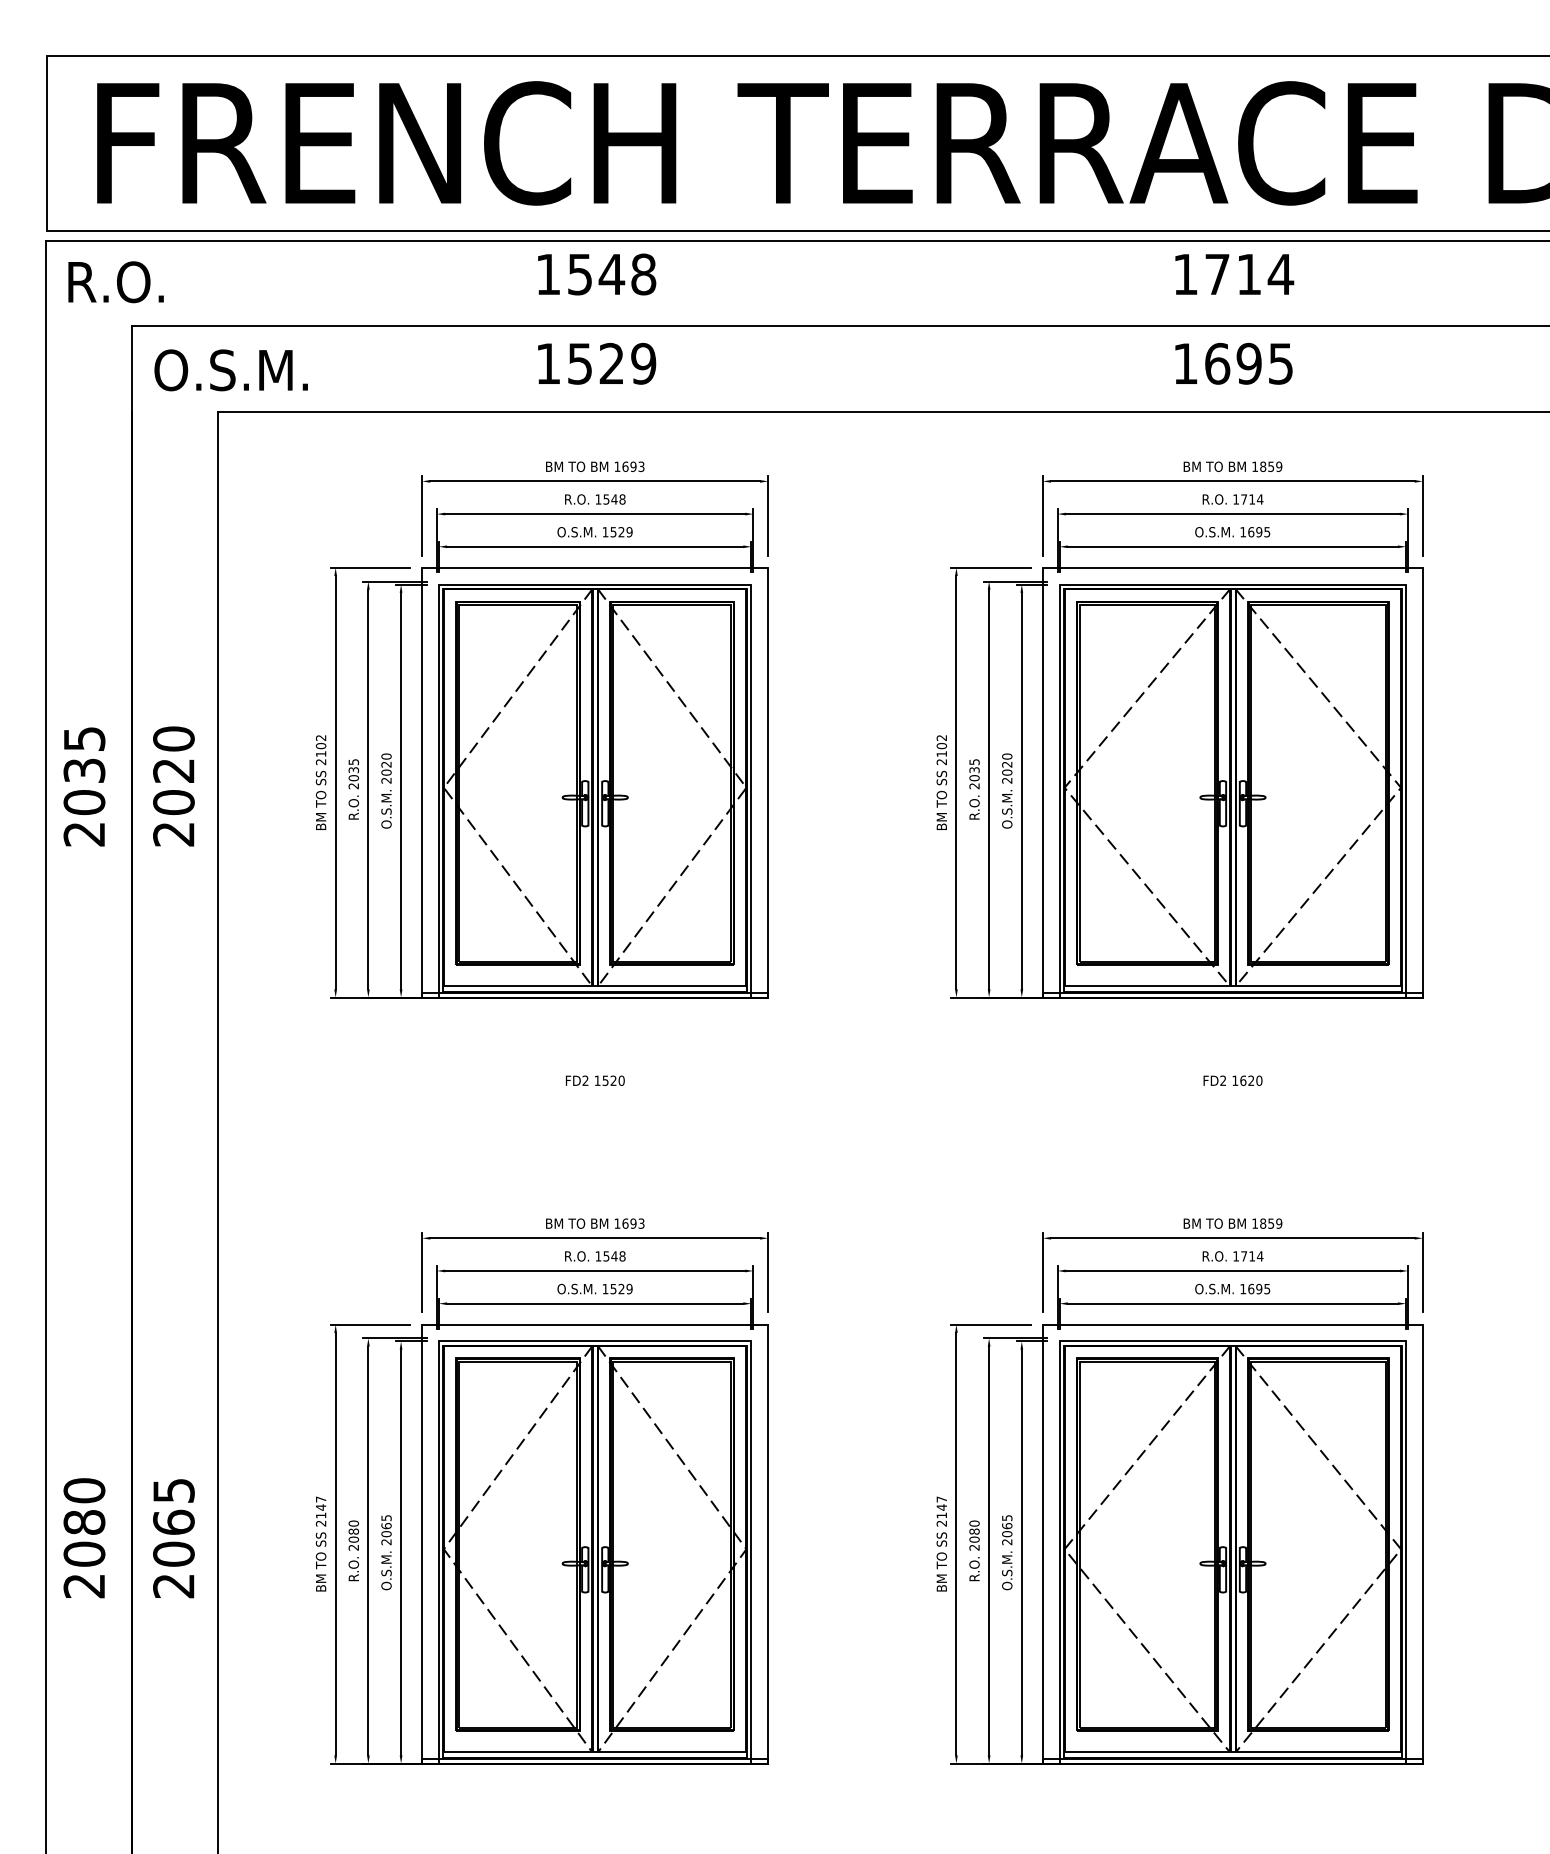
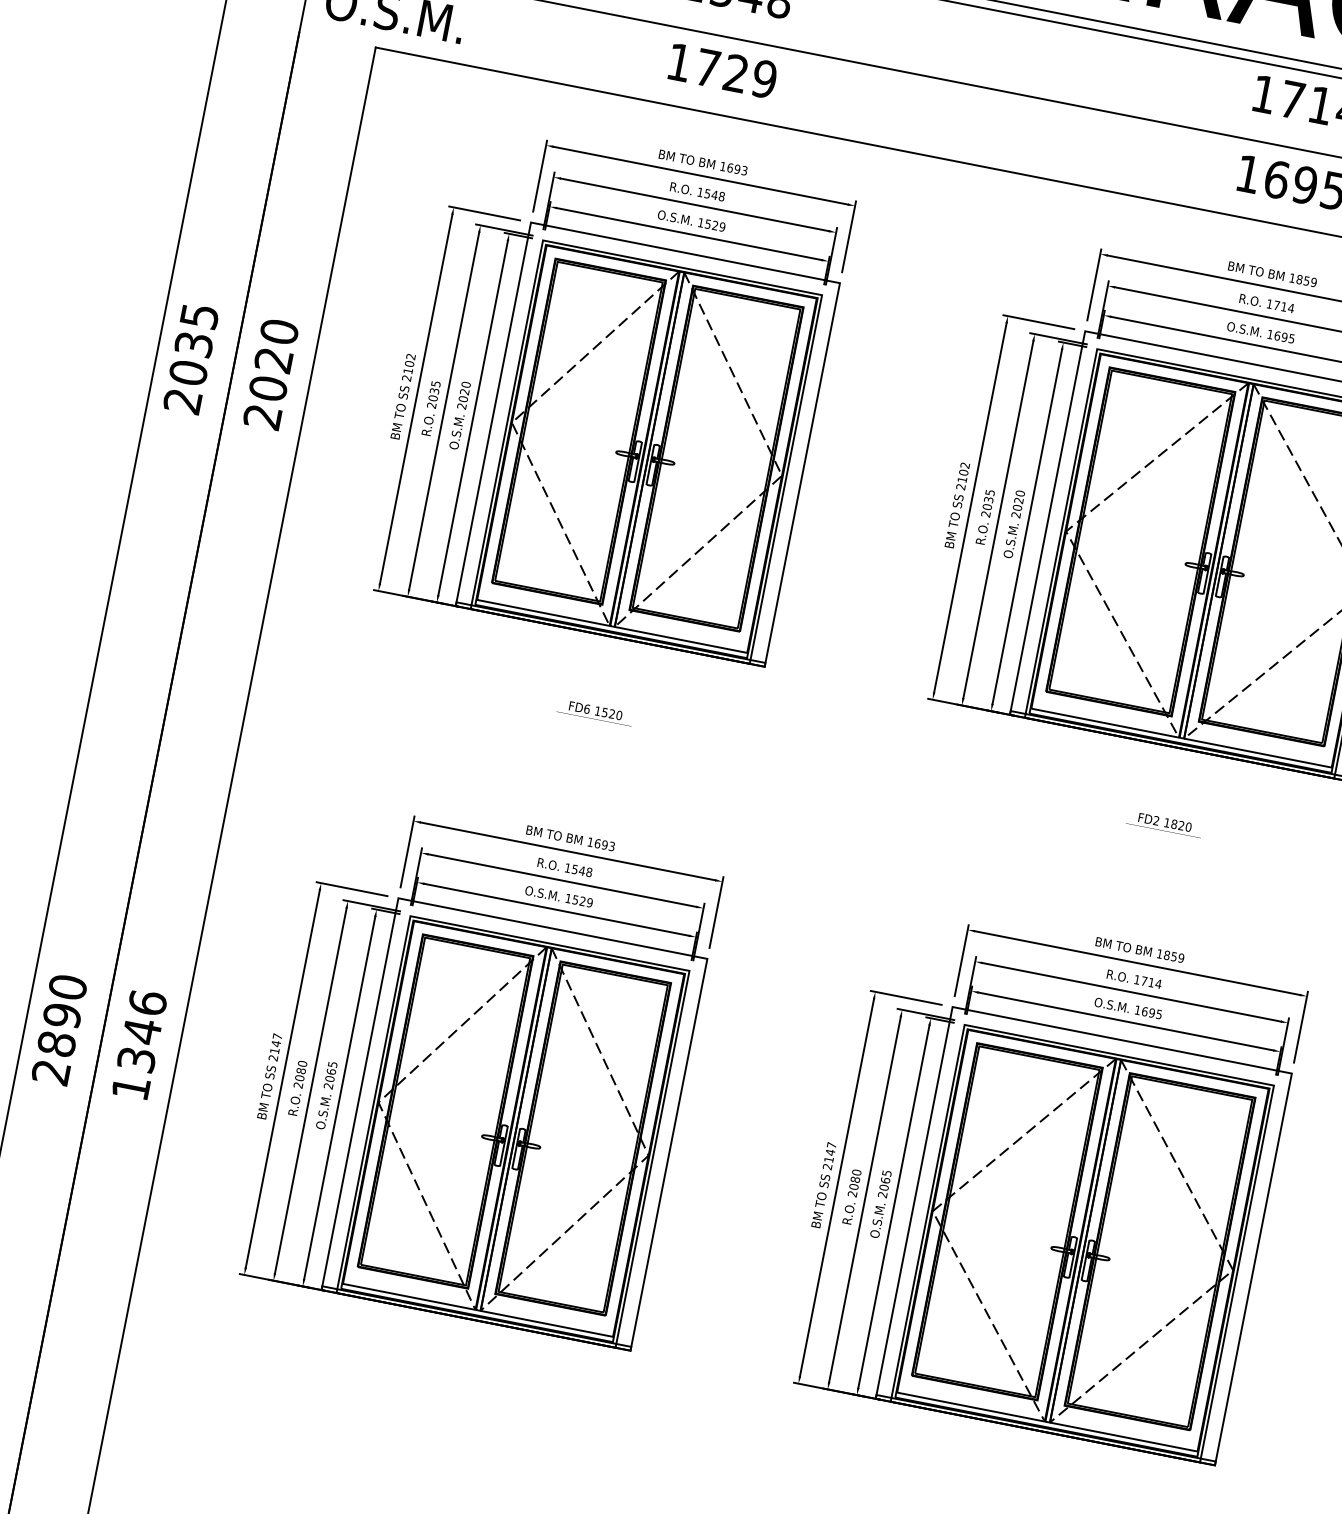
text: (579, 363) -> (707, 67), 1529 -> 1729
text: (585, 1080) -> (587, 708), FD2 -> FD6
text: (1243, 1080) -> (1174, 824), 1620 -> 1820
text: (84, 1538) -> (59, 1030), 2080 -> 2890
text: (173, 1538) -> (139, 1045), 2065 -> 1346

